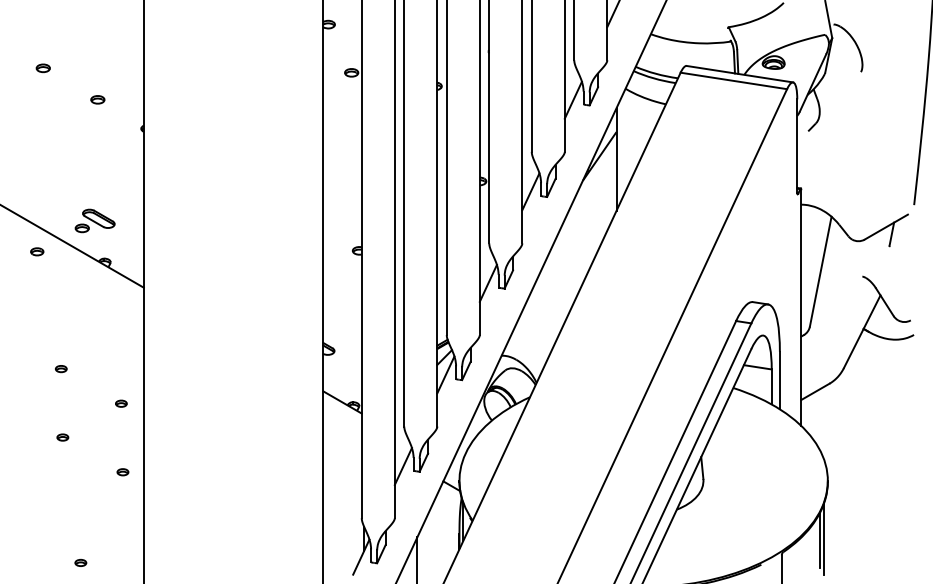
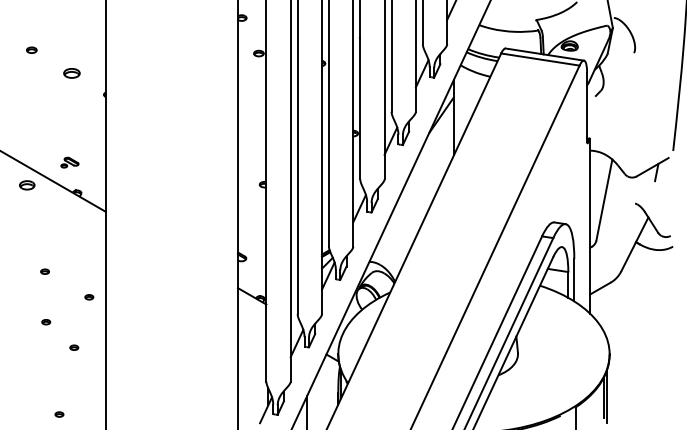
part: (97, 99) -> (71, 73), size x1.6
part: (94, 220) -> (69, 162), size x0.6
part: (37, 251) -> (27, 185), size x1.6
part: (122, 472) -> (73, 347), moved

